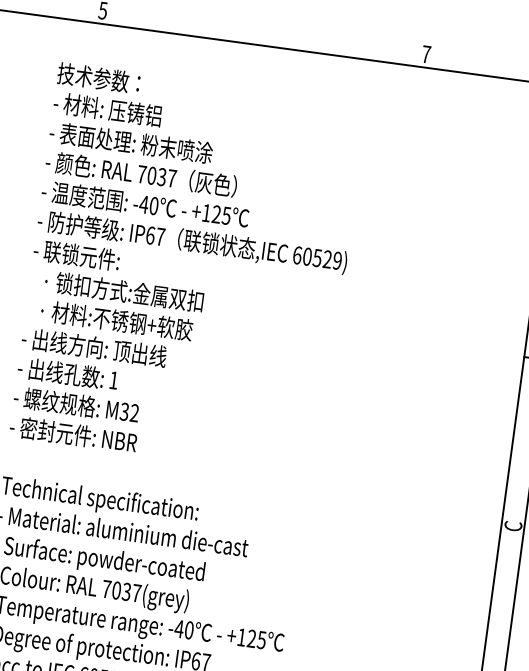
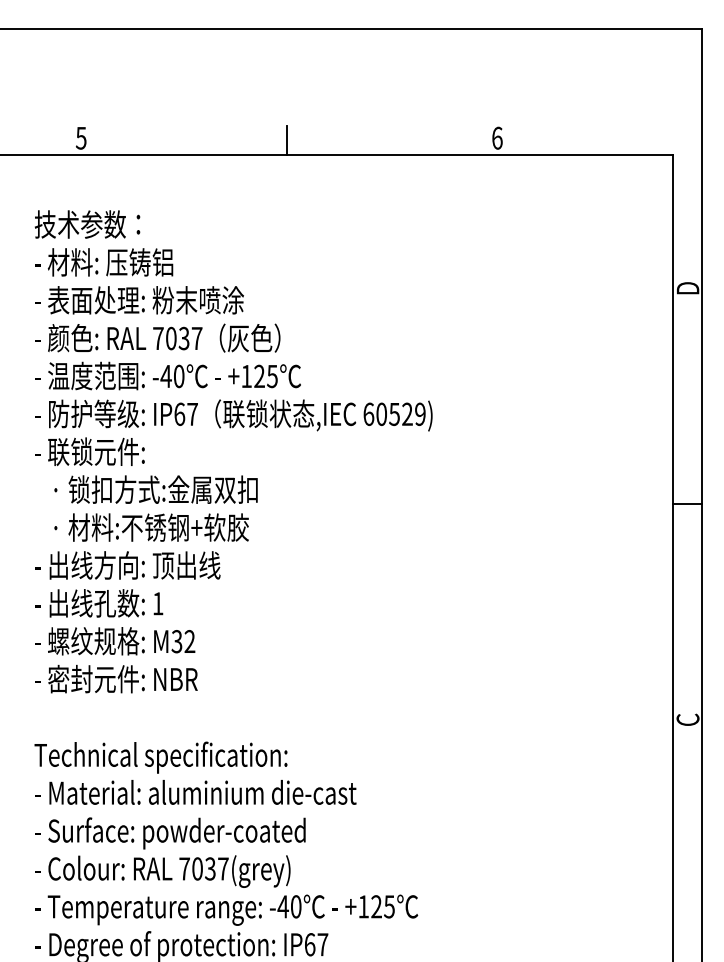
line: (263, 34) -> (287, 140), added
text: (426, 53) -> (497, 137), 7 -> 6

